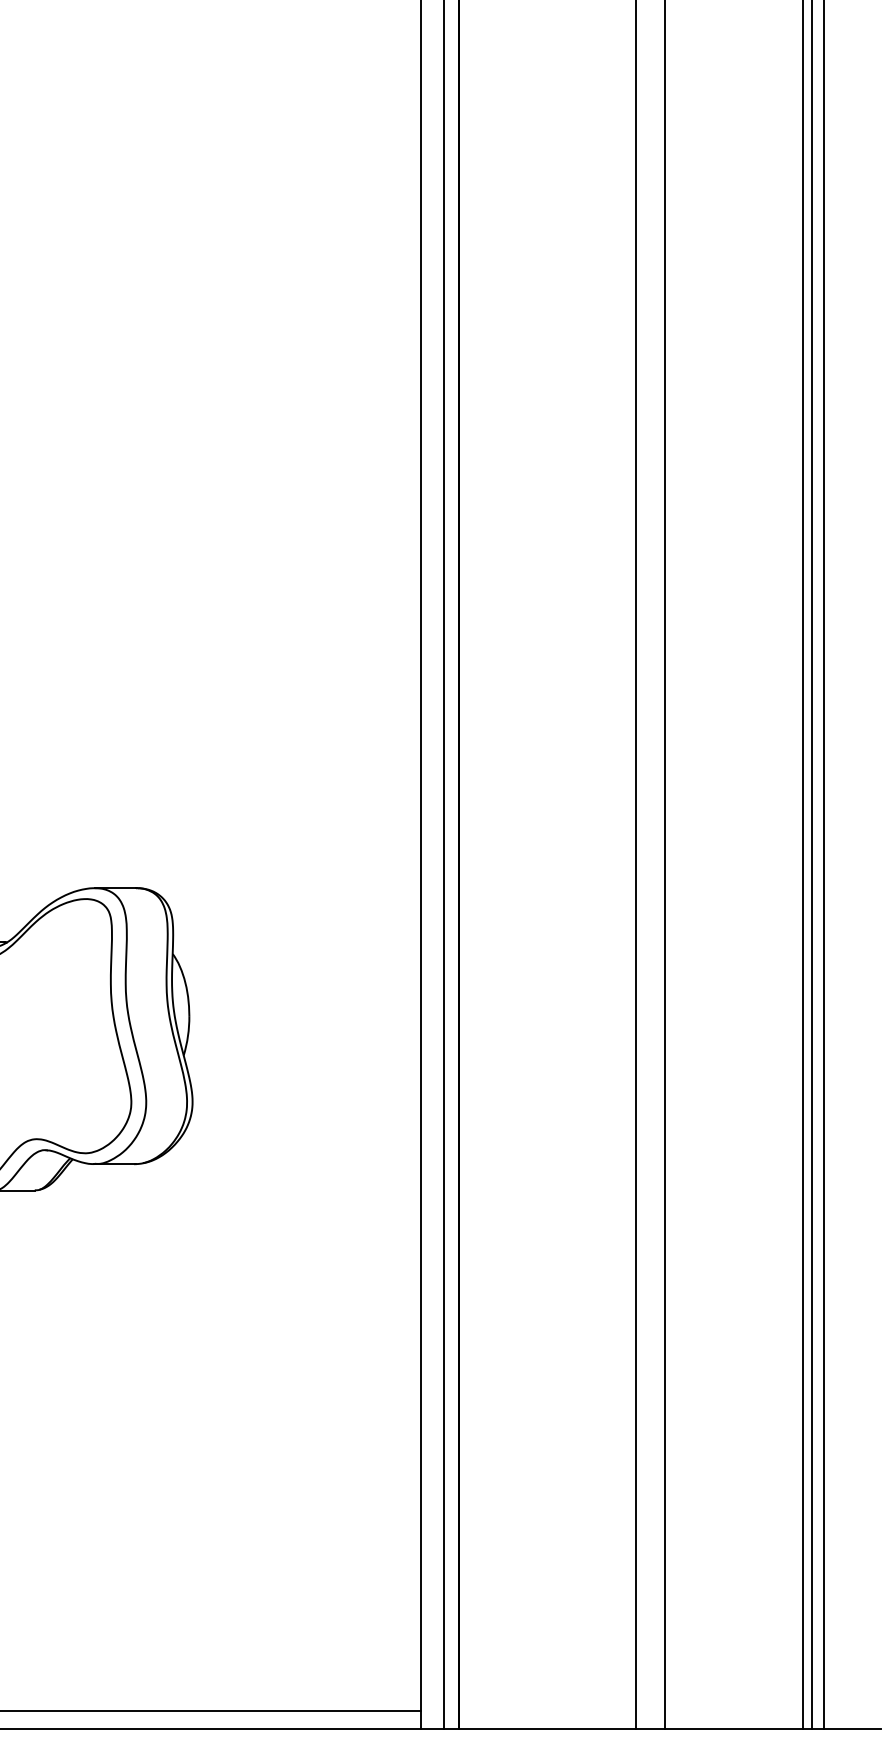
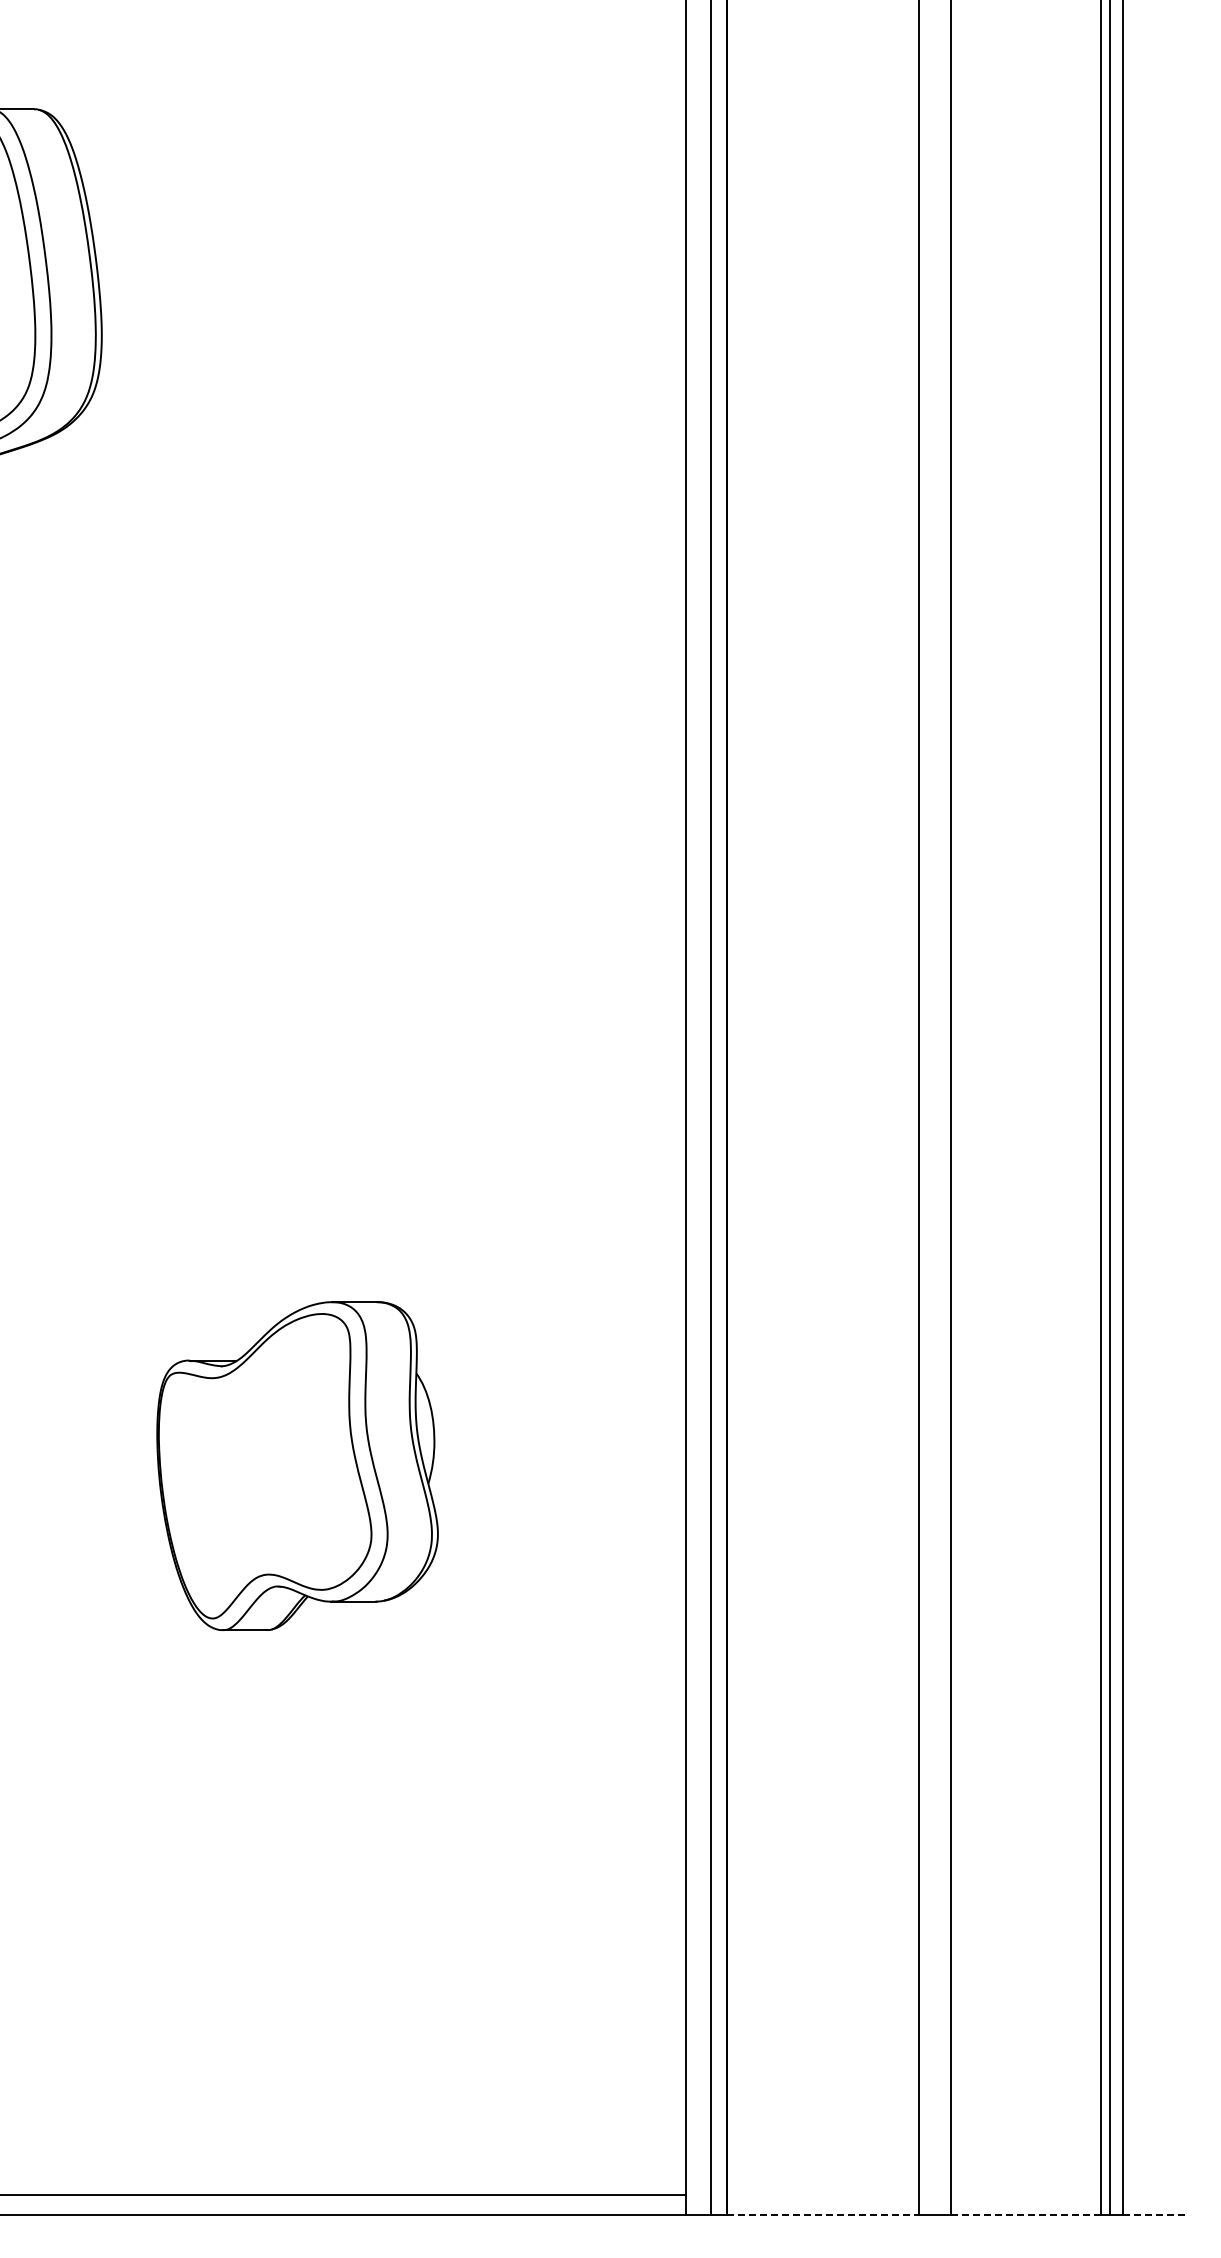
line: (547, 1728) -> (823, 2214), solid -> dashed
line: (733, 1728) -> (1025, 2214), solid -> dashed
line: (851, 1728) -> (1153, 2214), solid -> dashed

